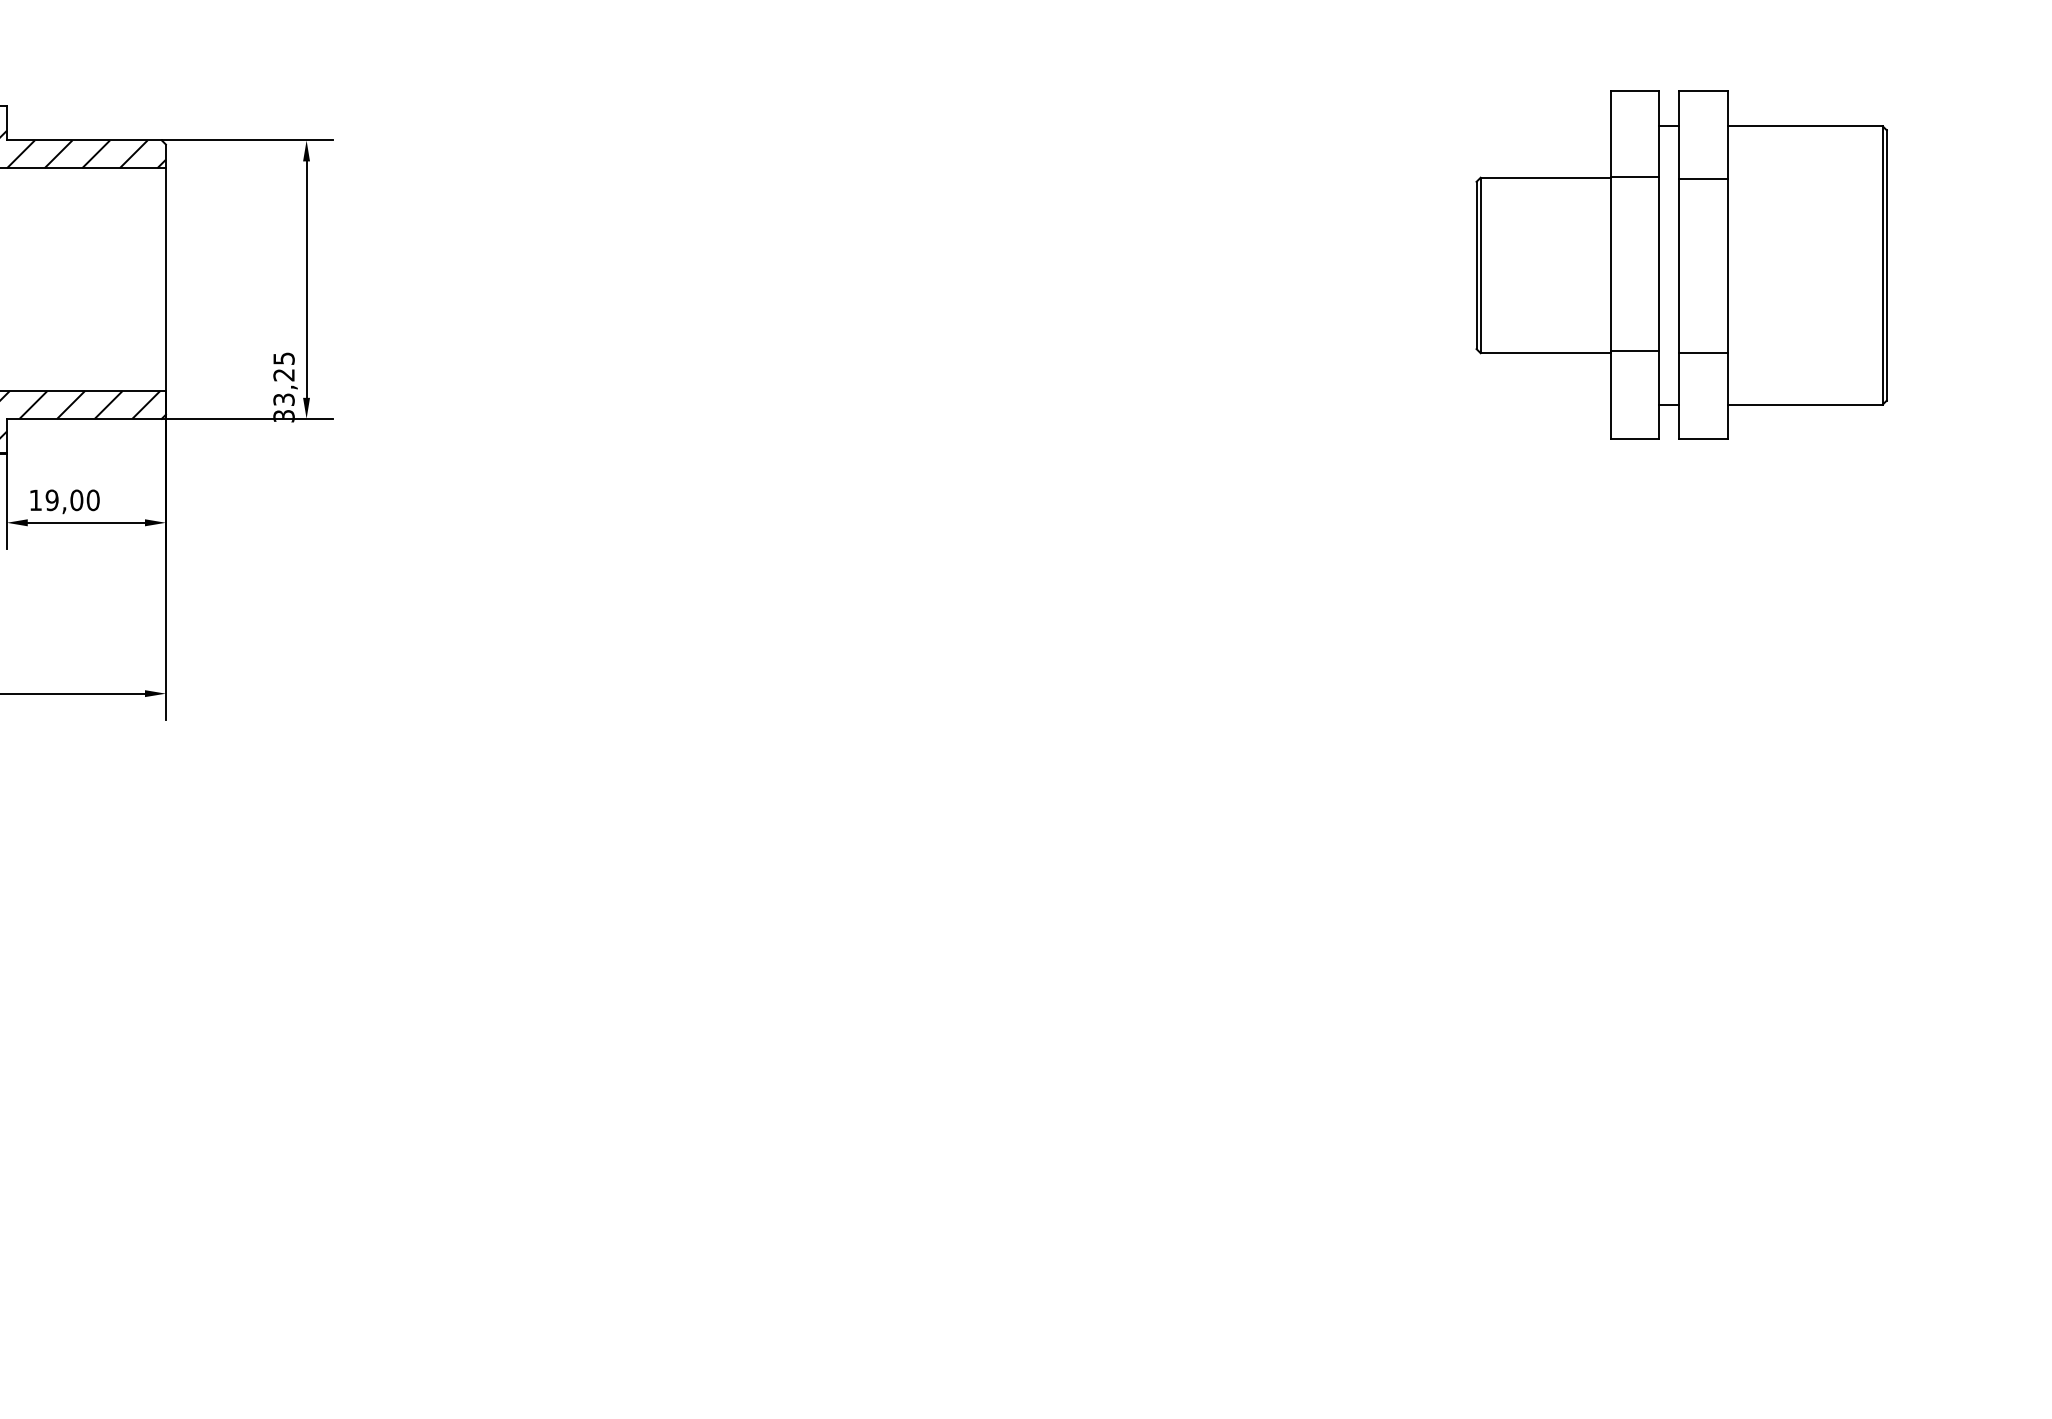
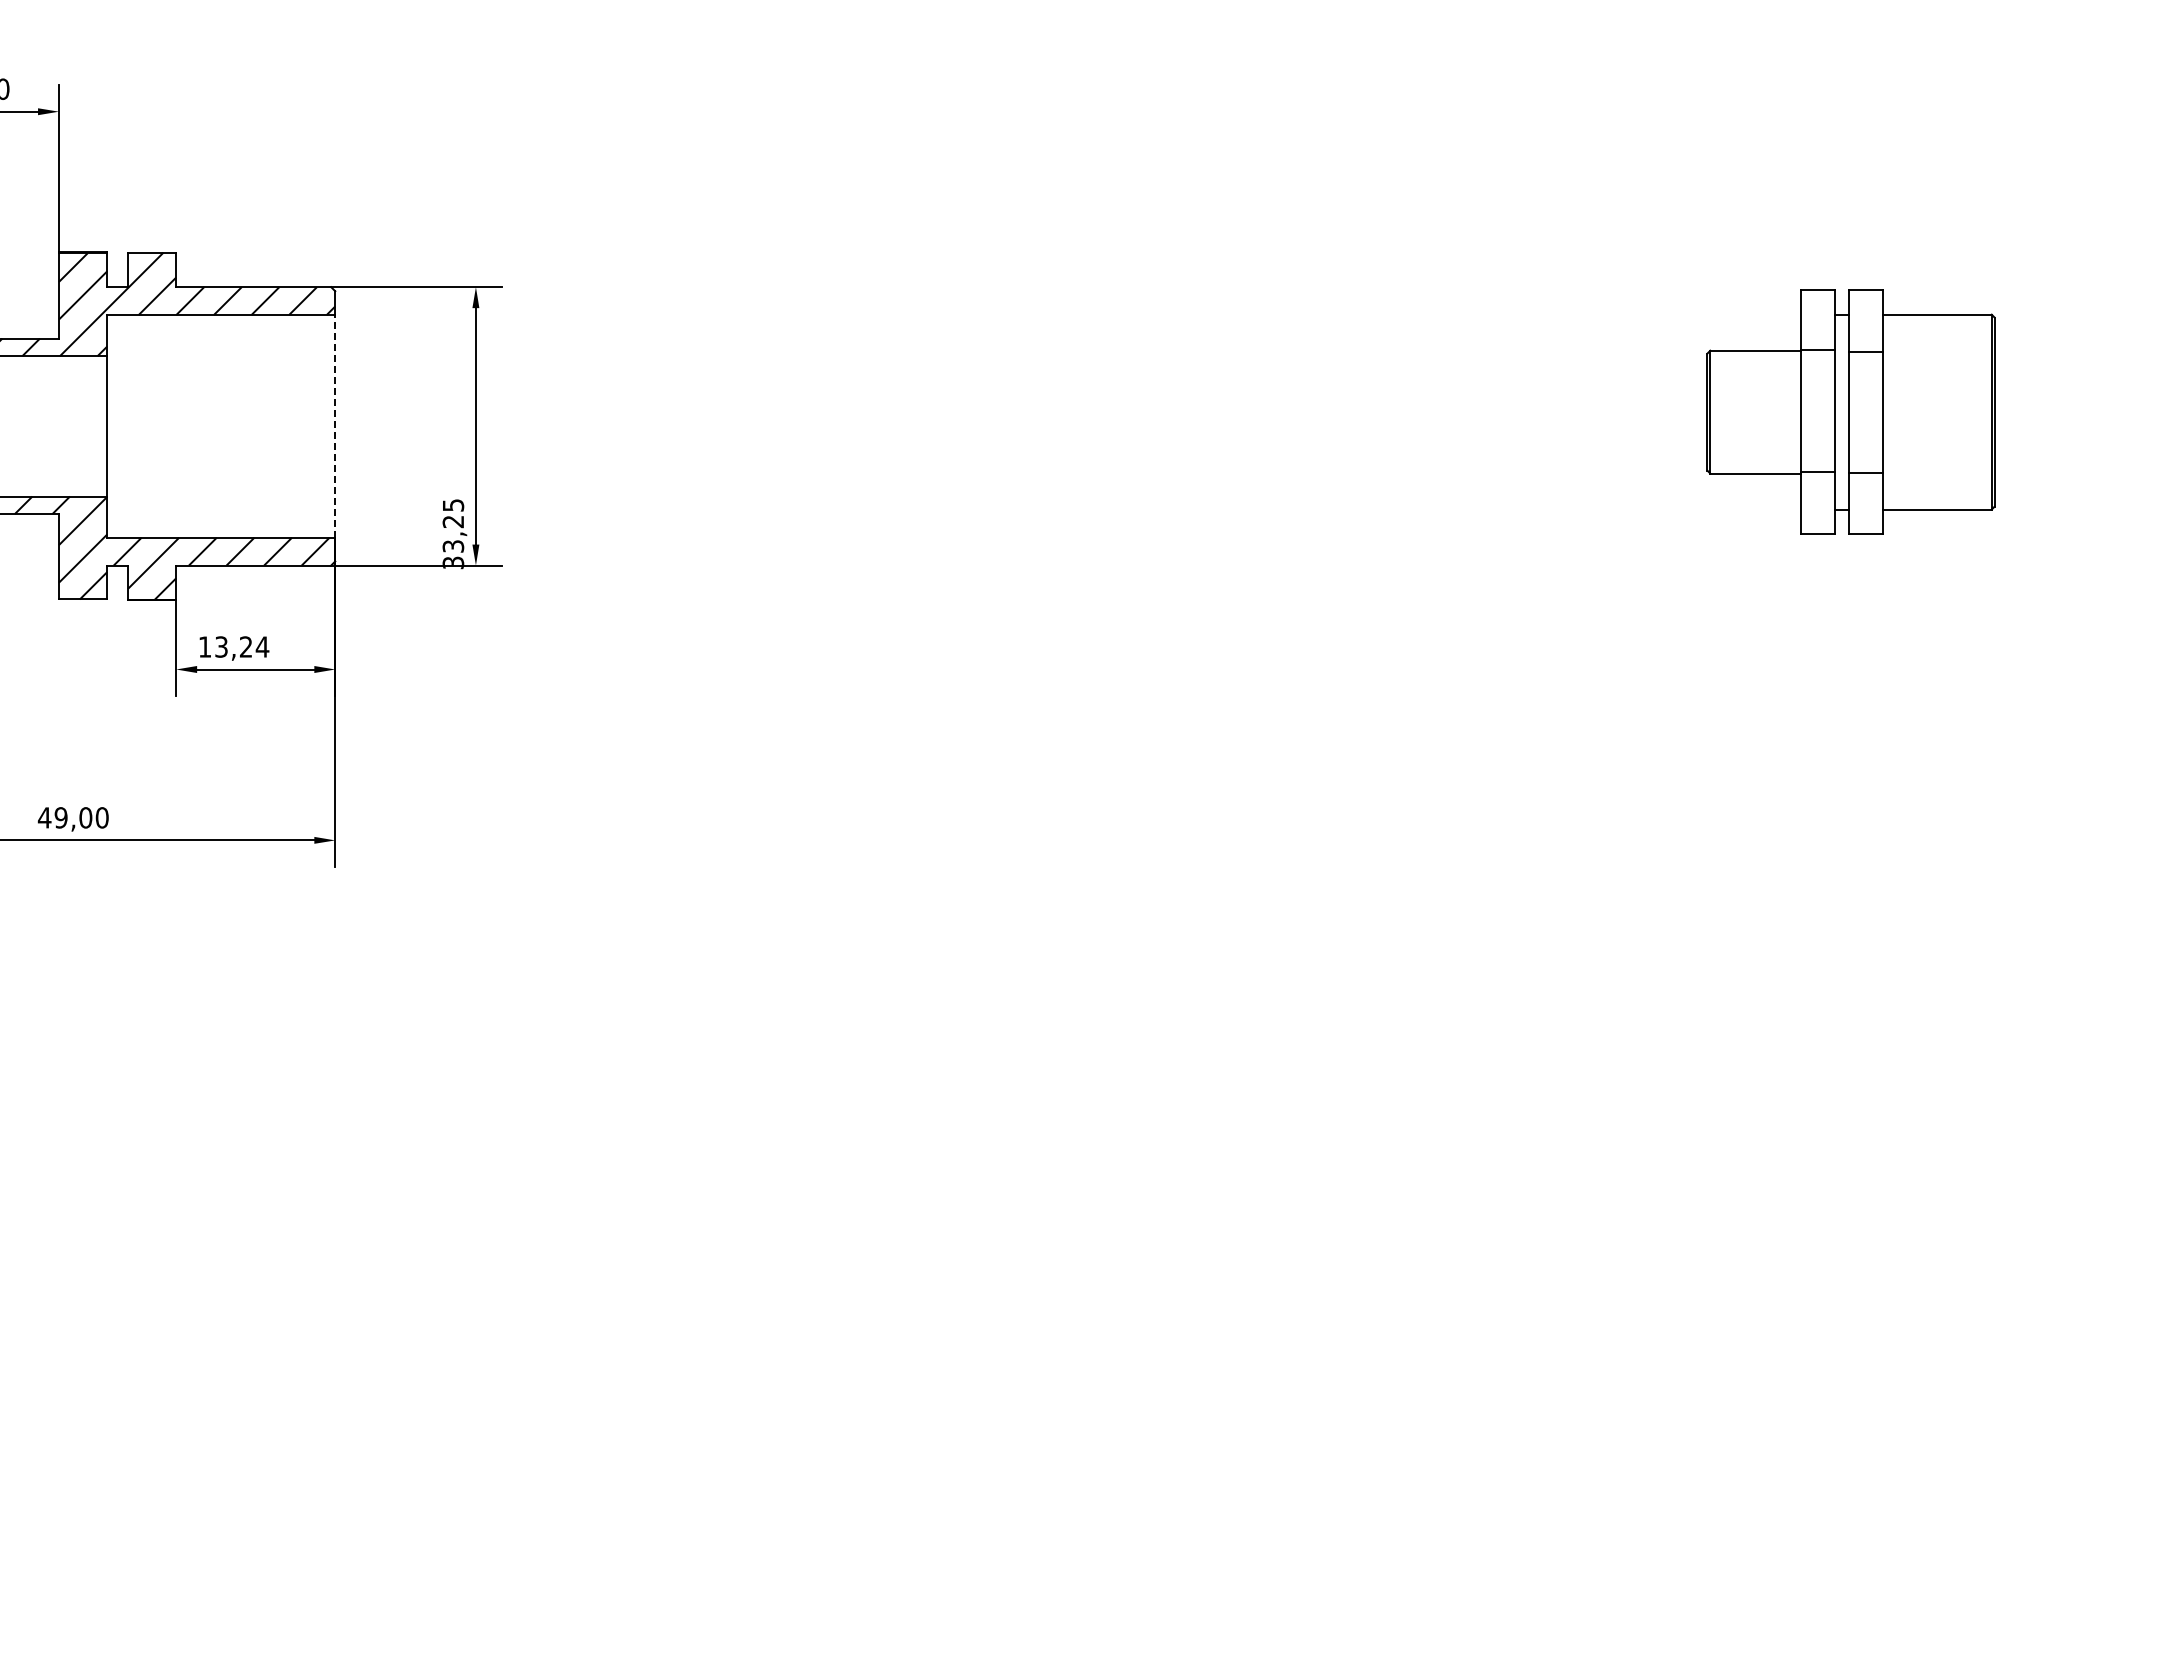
part: (1681, 264) -> (1850, 411), size x0.7
line: (166, 278) -> (335, 425), solid -> dashed
text: (73, 499) -> (242, 646), 19,00 -> 13,24

